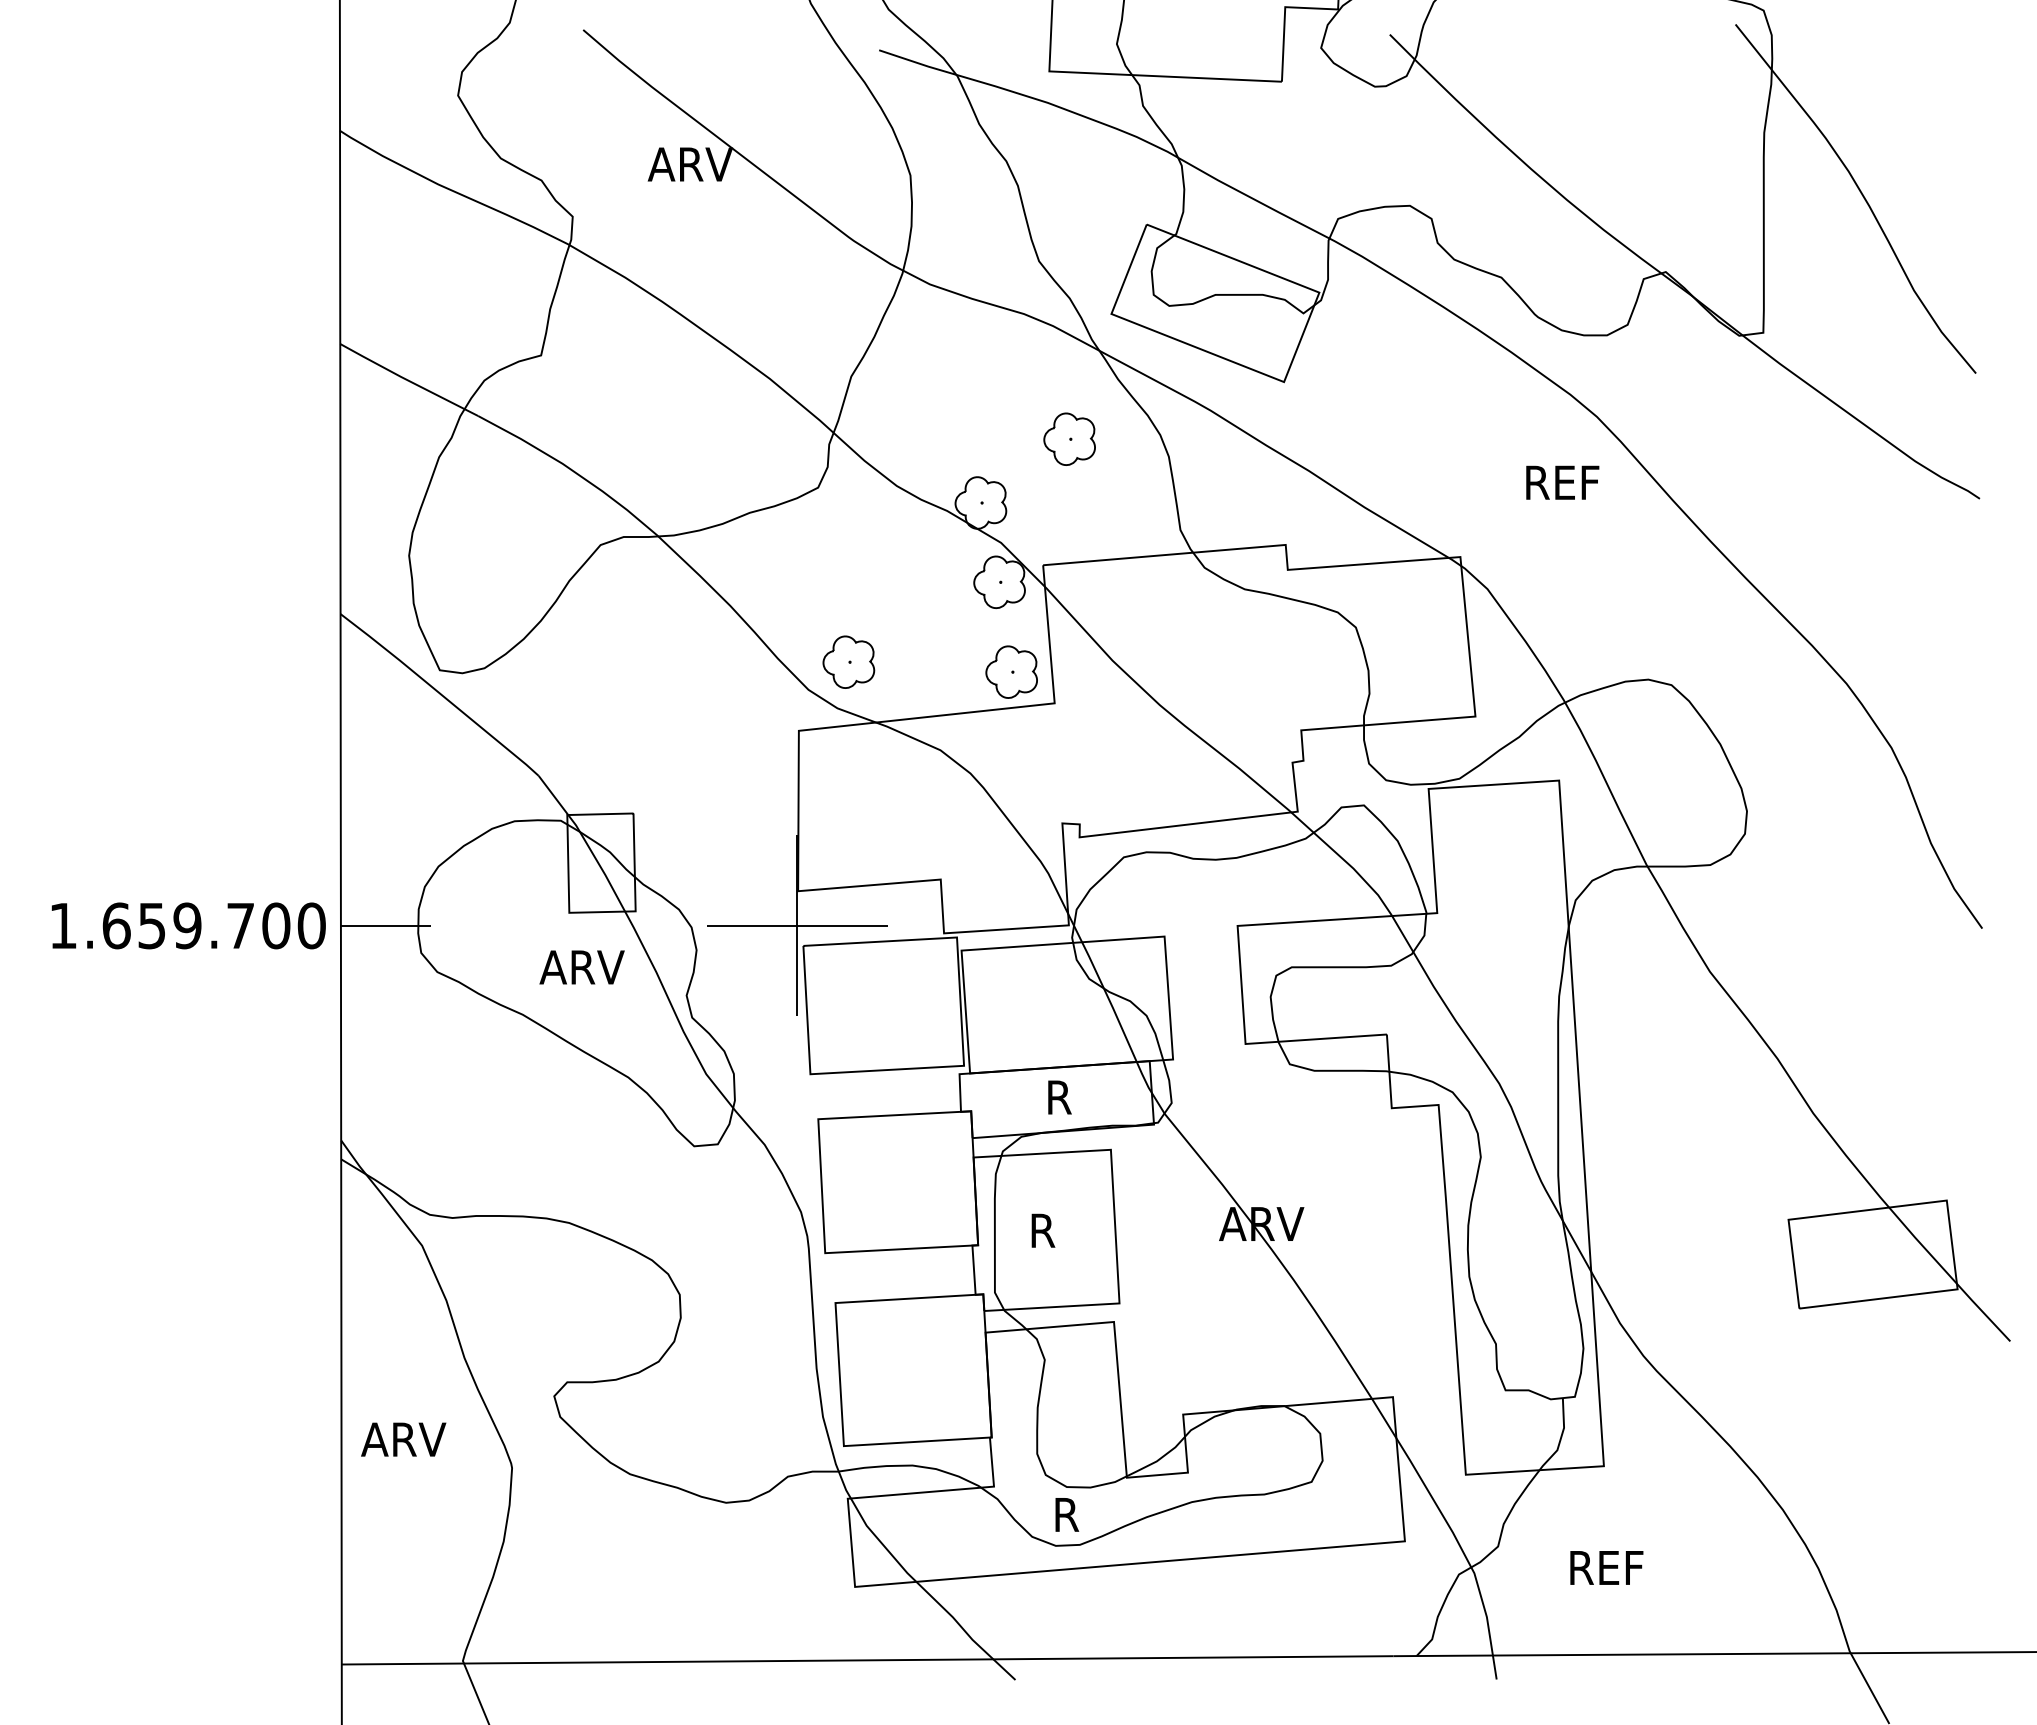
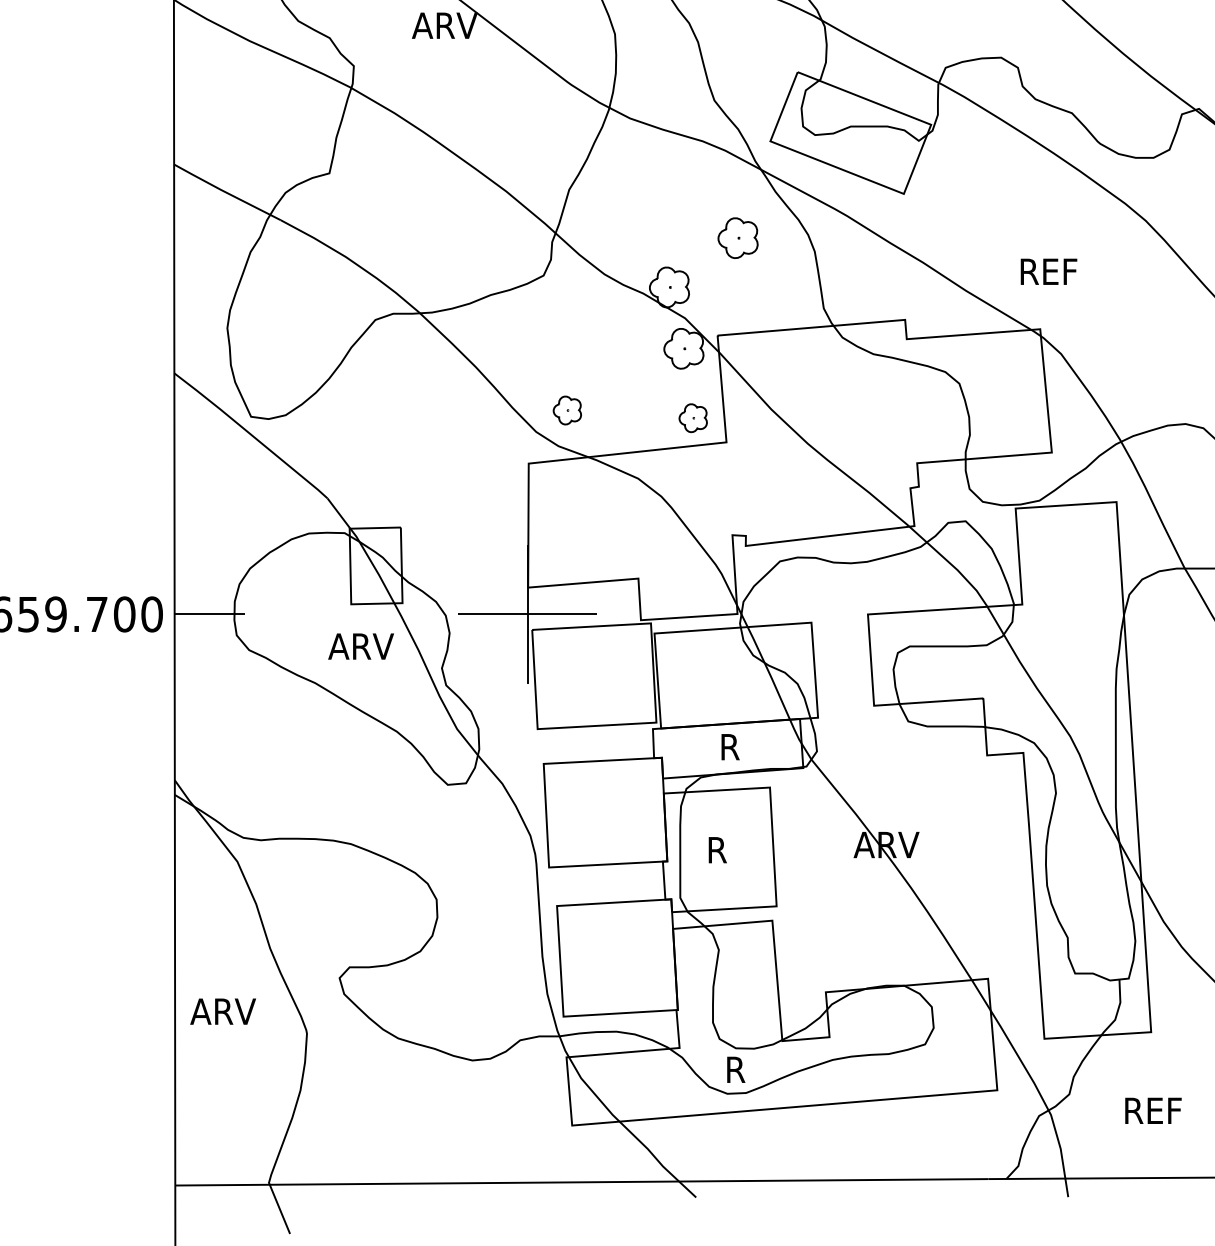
text: (1562, 482) -> (1048, 271), moved
part: (848, 661) -> (567, 410), size x0.7
part: (1011, 671) -> (693, 417), size x0.7

